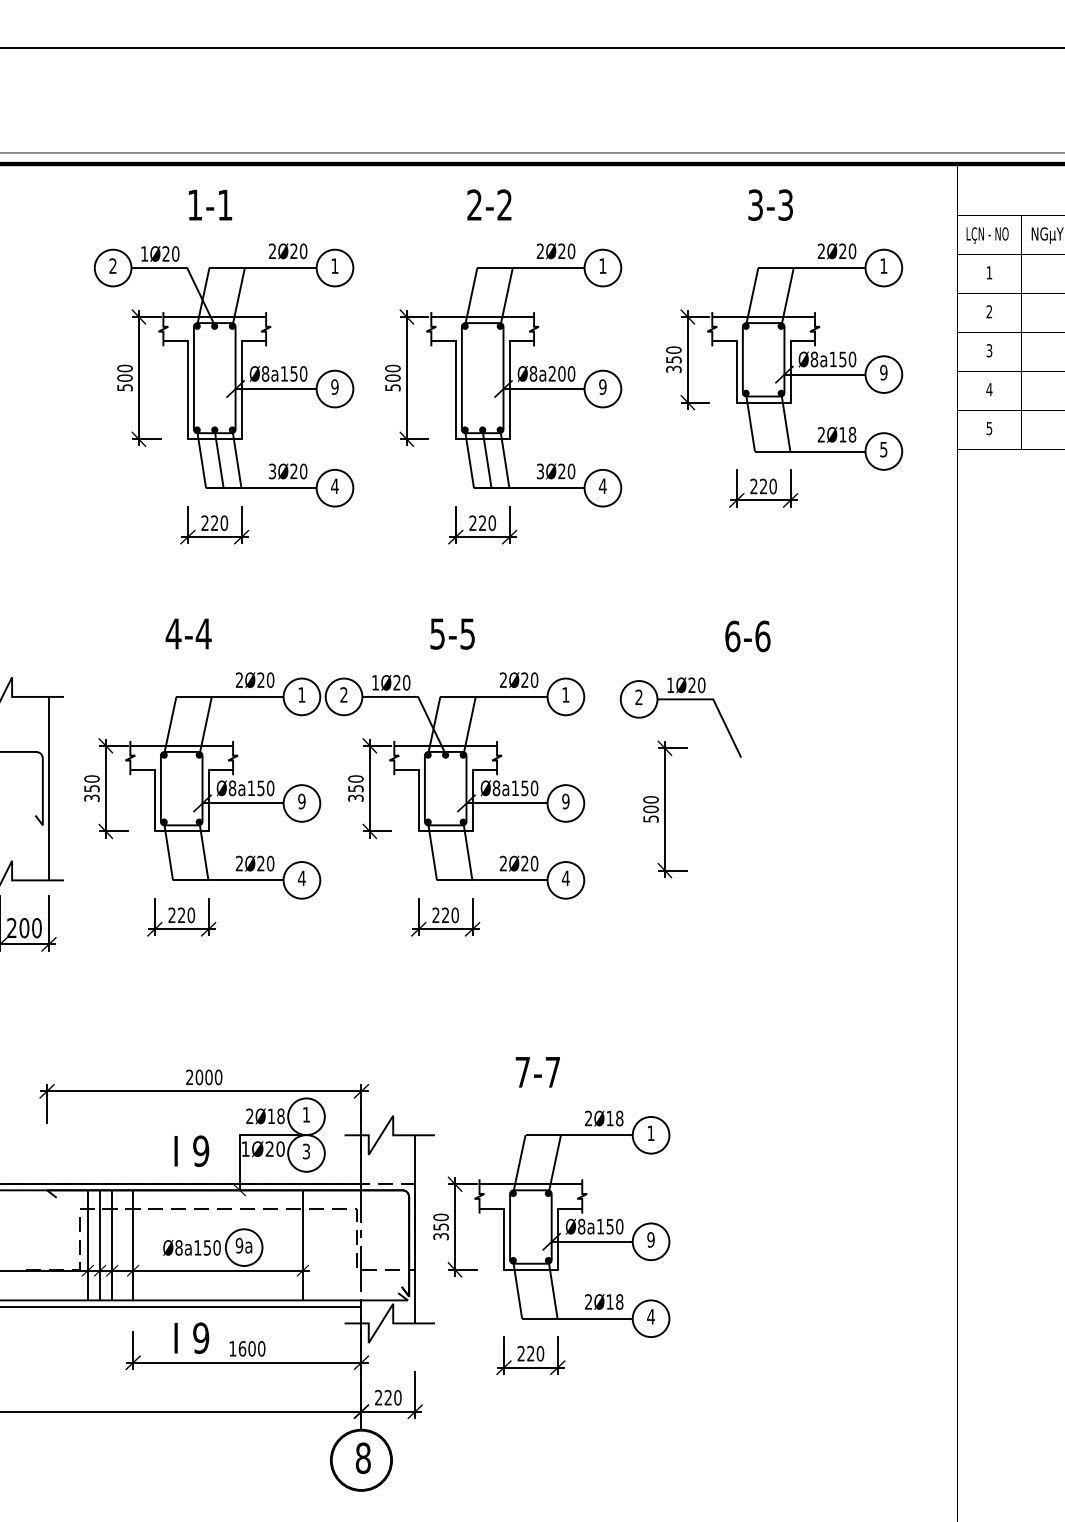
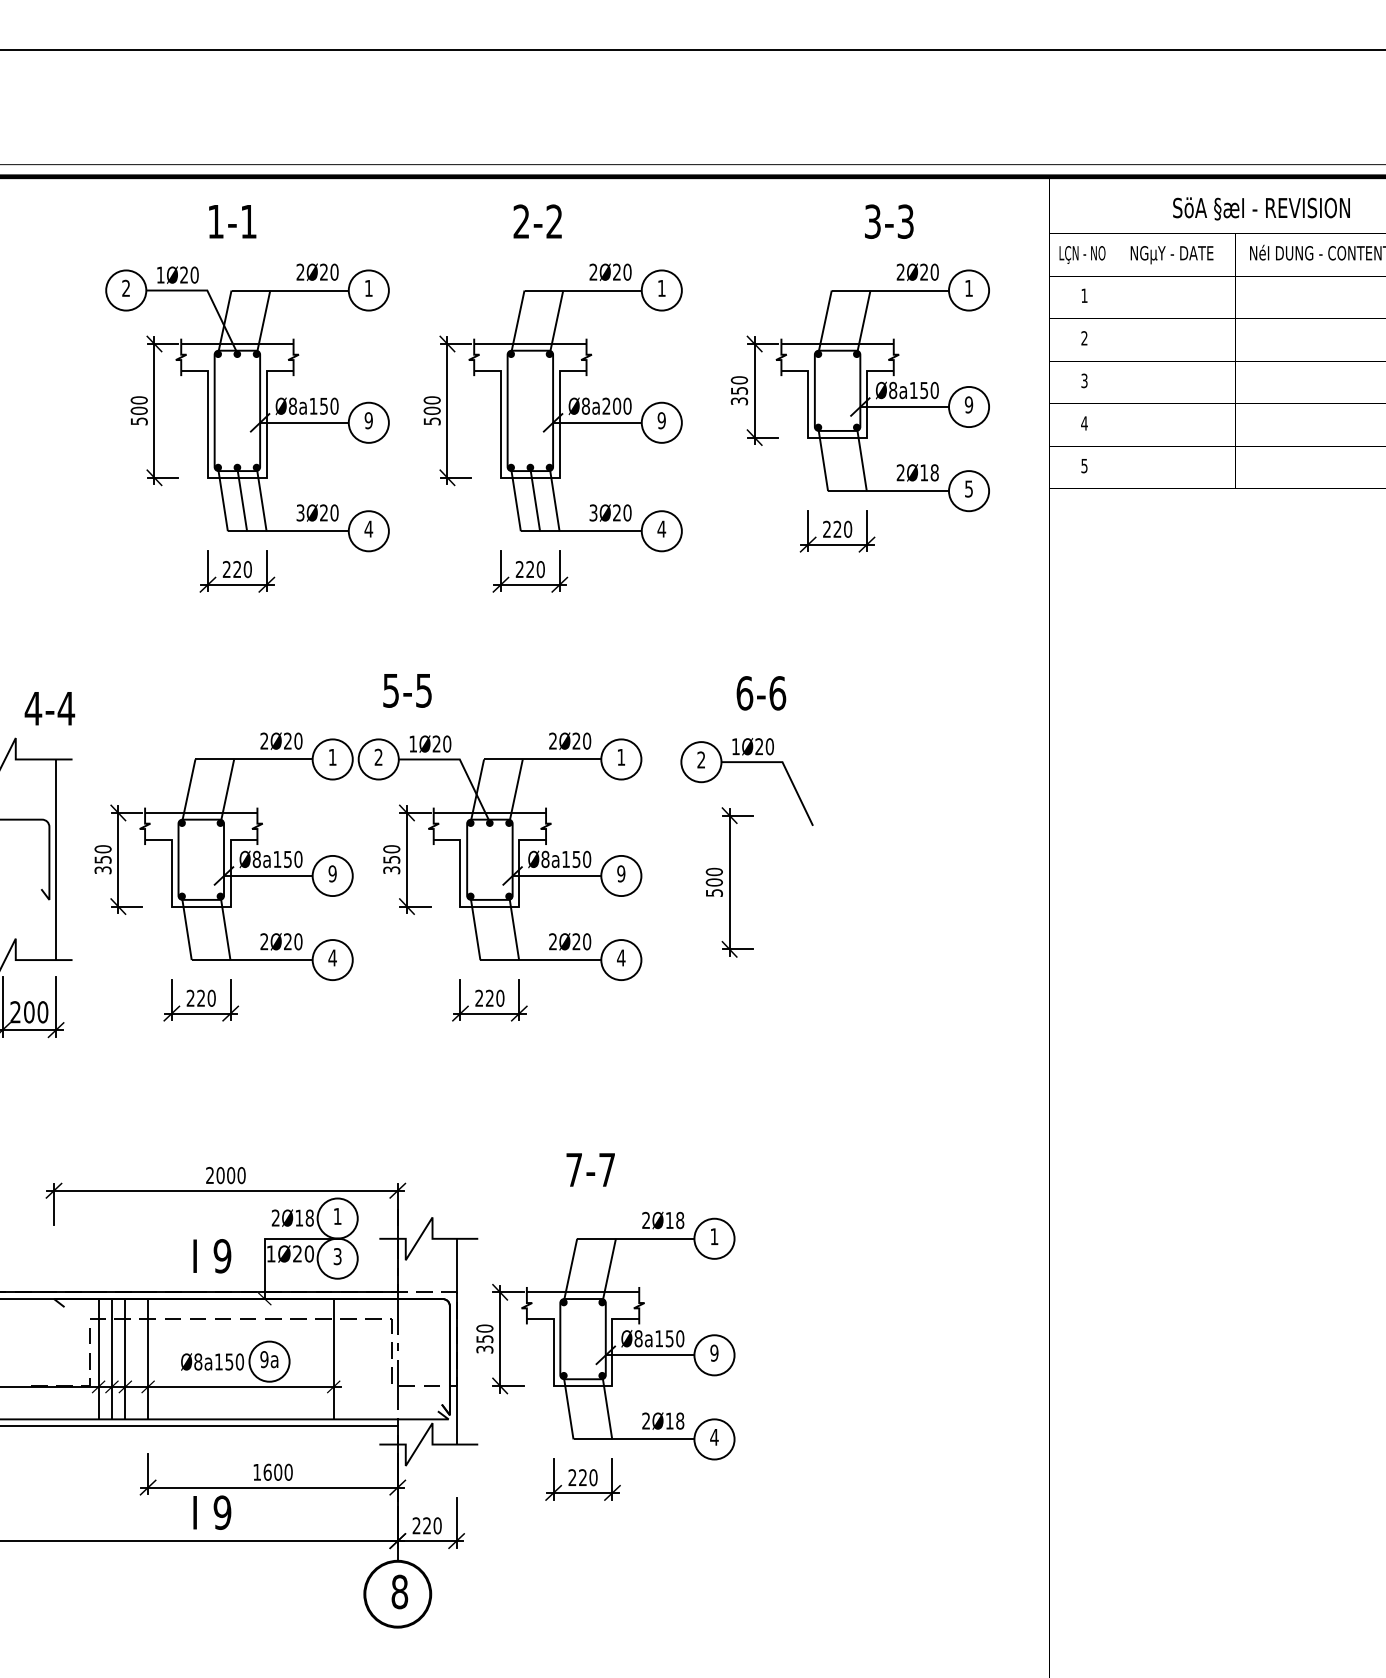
text: (770, 204) -> (889, 221), moved
text: (188, 633) -> (49, 708), moved
text: (452, 633) -> (407, 690), moved
text: (748, 636) -> (761, 693), moved
text: (192, 1338) -> (212, 1512), moved

